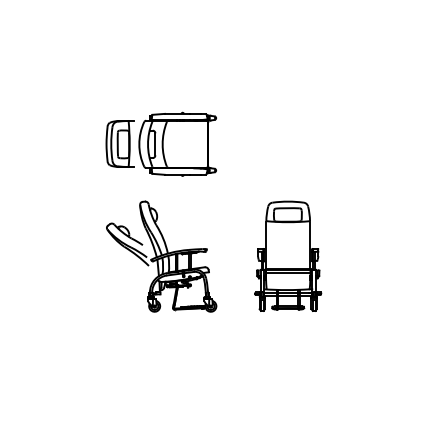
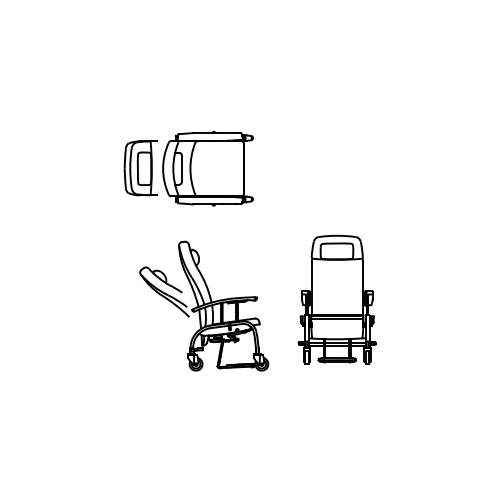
part: (161, 256) -> (204, 305), moved

